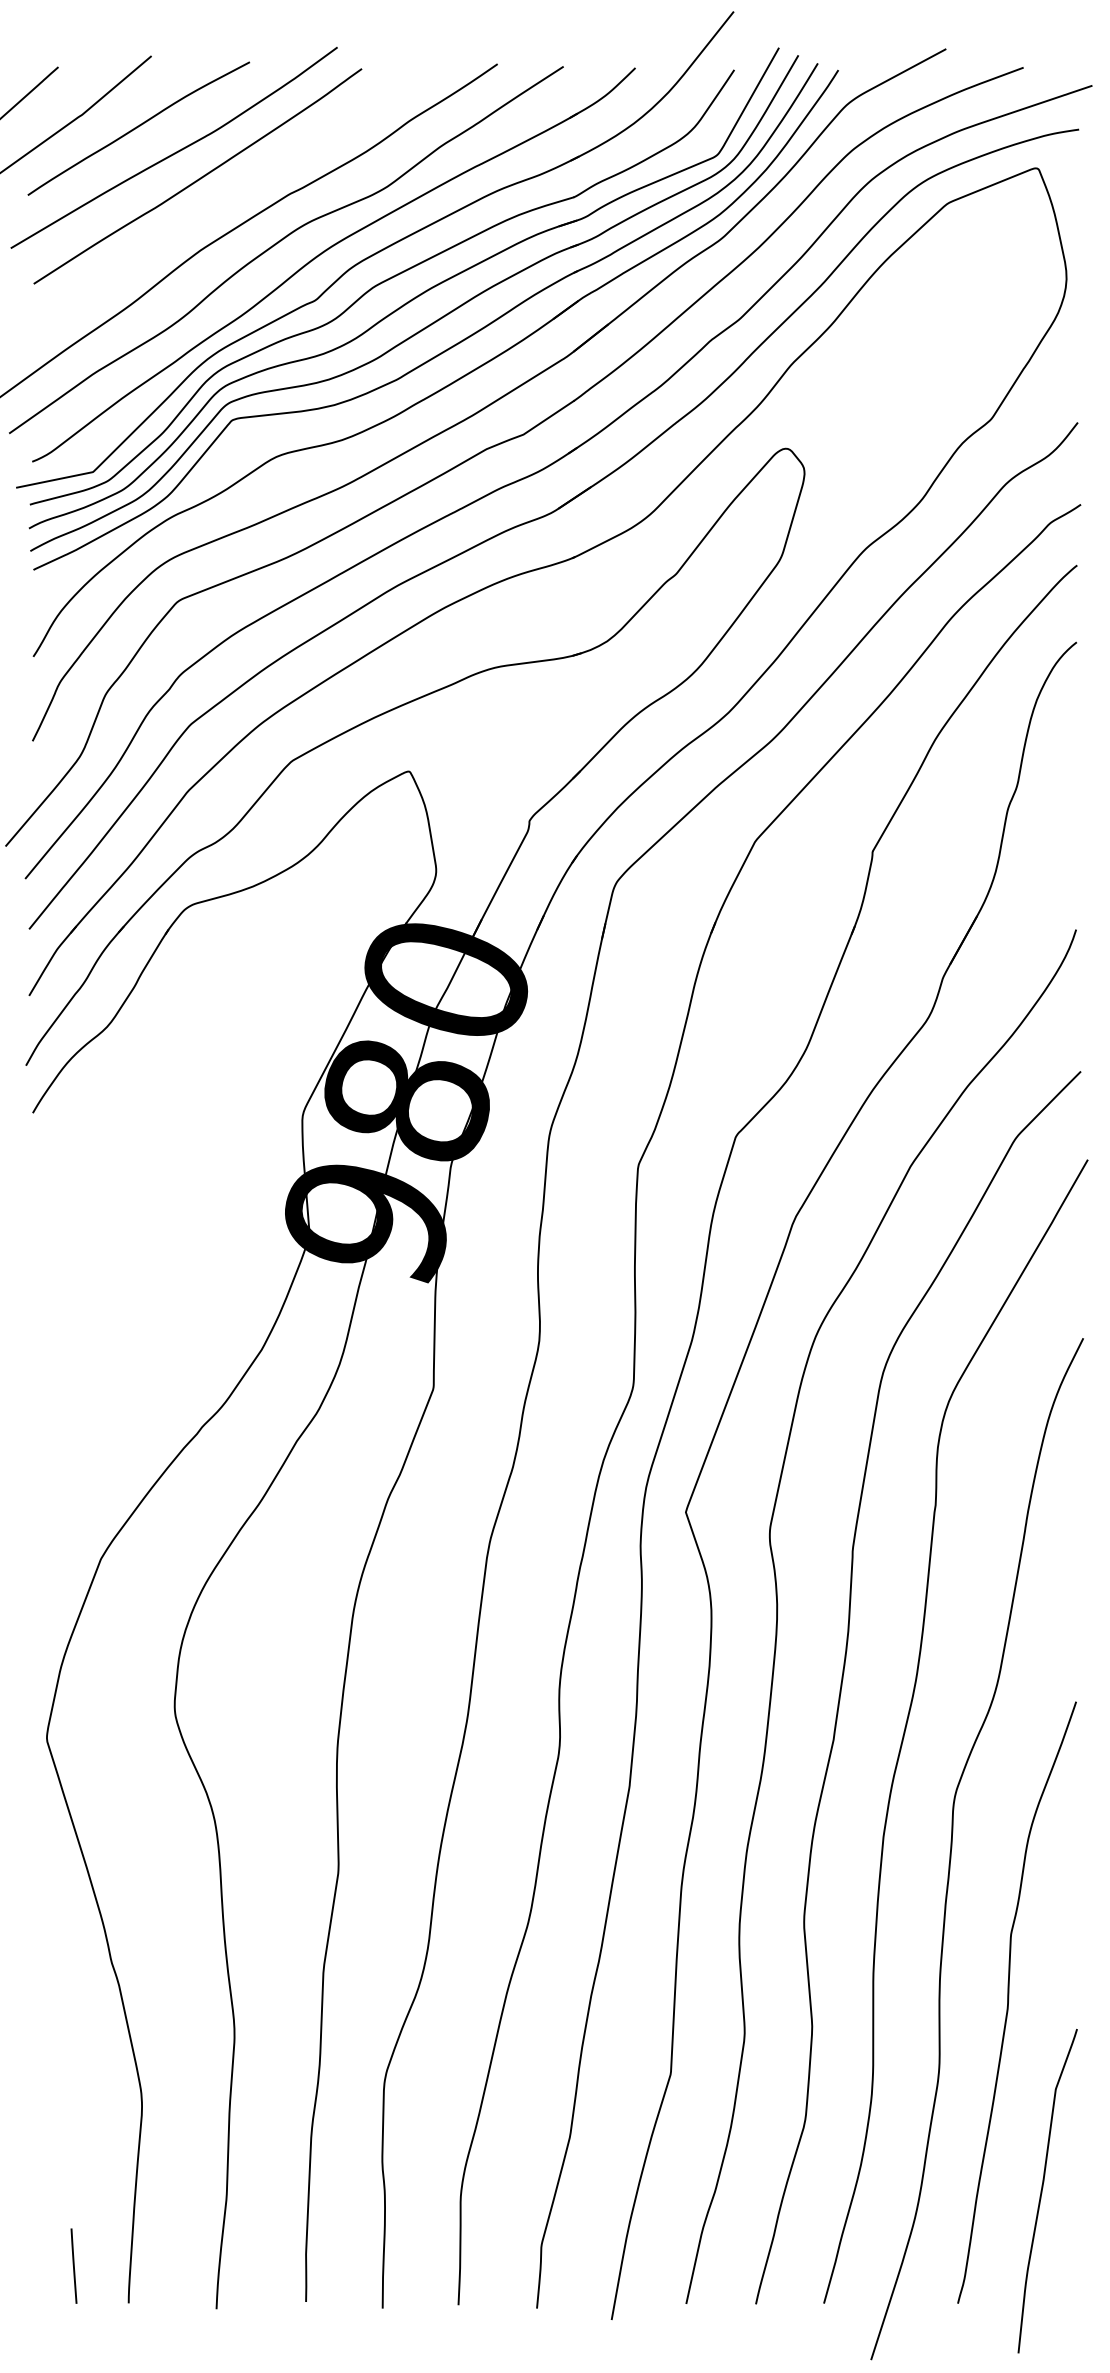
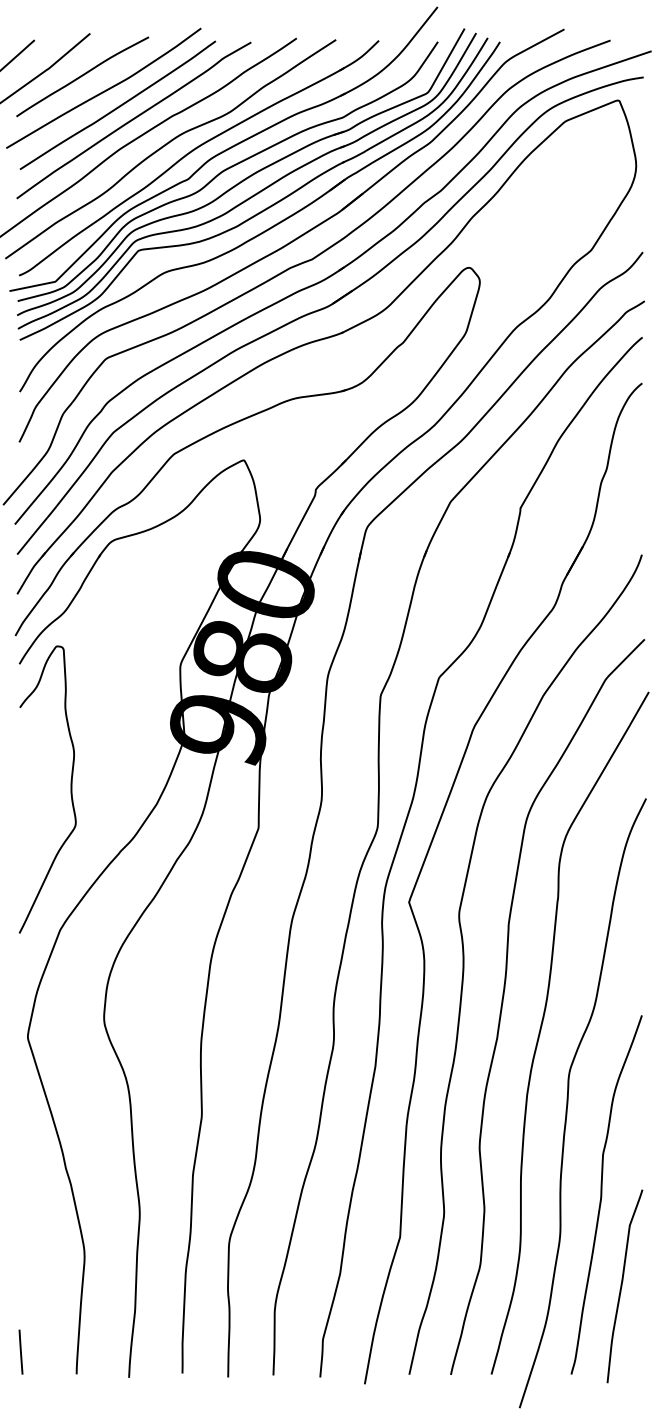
curve: (223, 201) -> (133, 120), added
curve: (118, 1323) -> (70, 789), added
curve: (1043, 2191) -> (622, 1286), moved
line: (73, 2265) -> (20, 1351), moved

